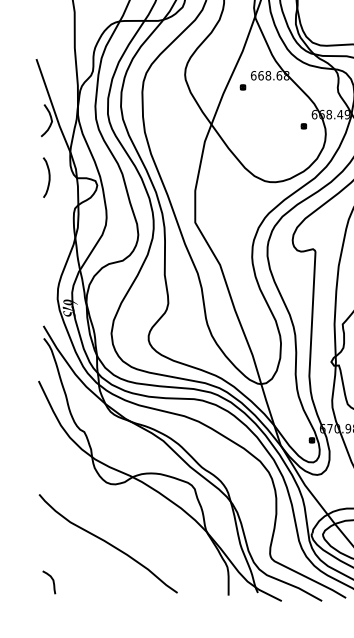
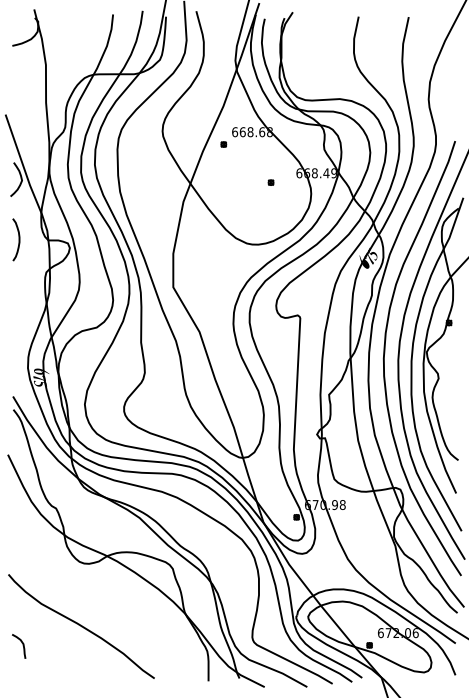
part: (303, 126) -> (270, 182), moved
curve: (52, 581) -> (22, 645), moved

